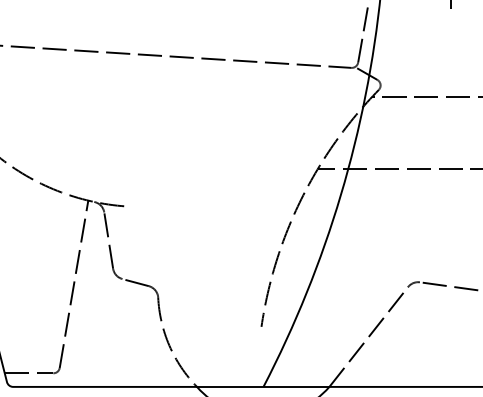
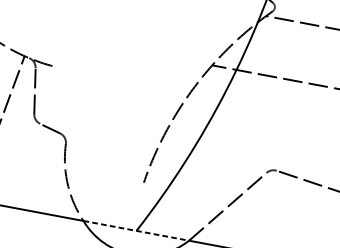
line: (263, 386) -> (136, 230), solid -> dashed

